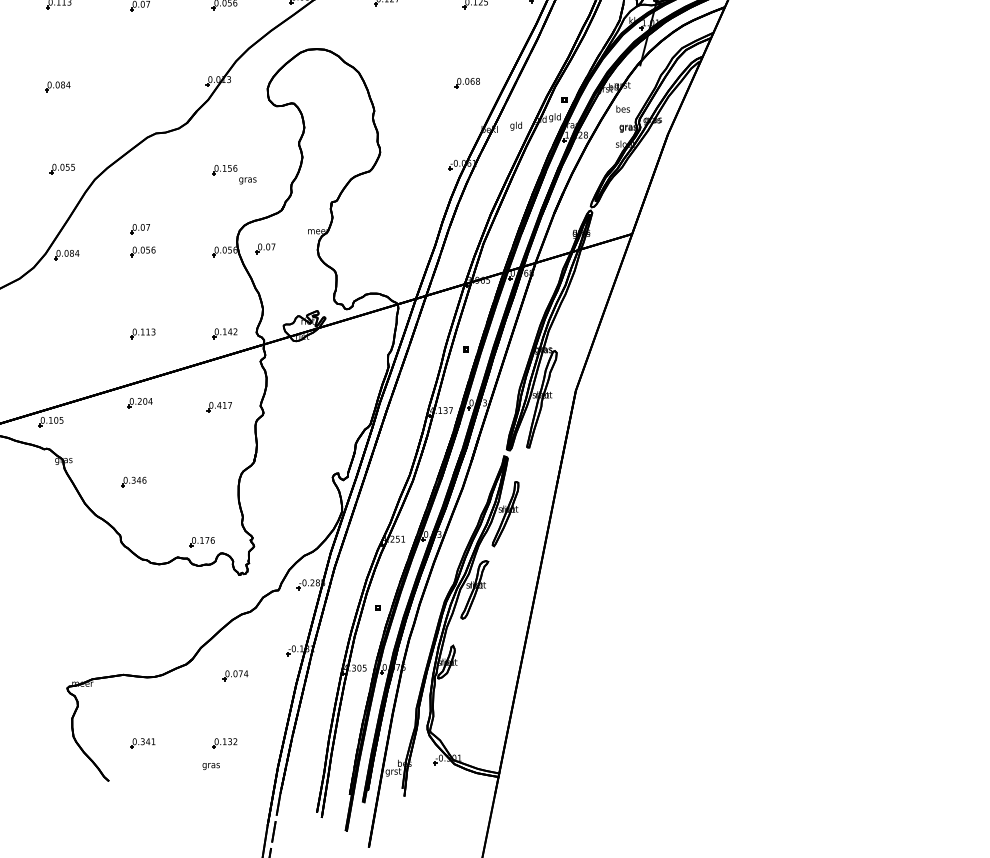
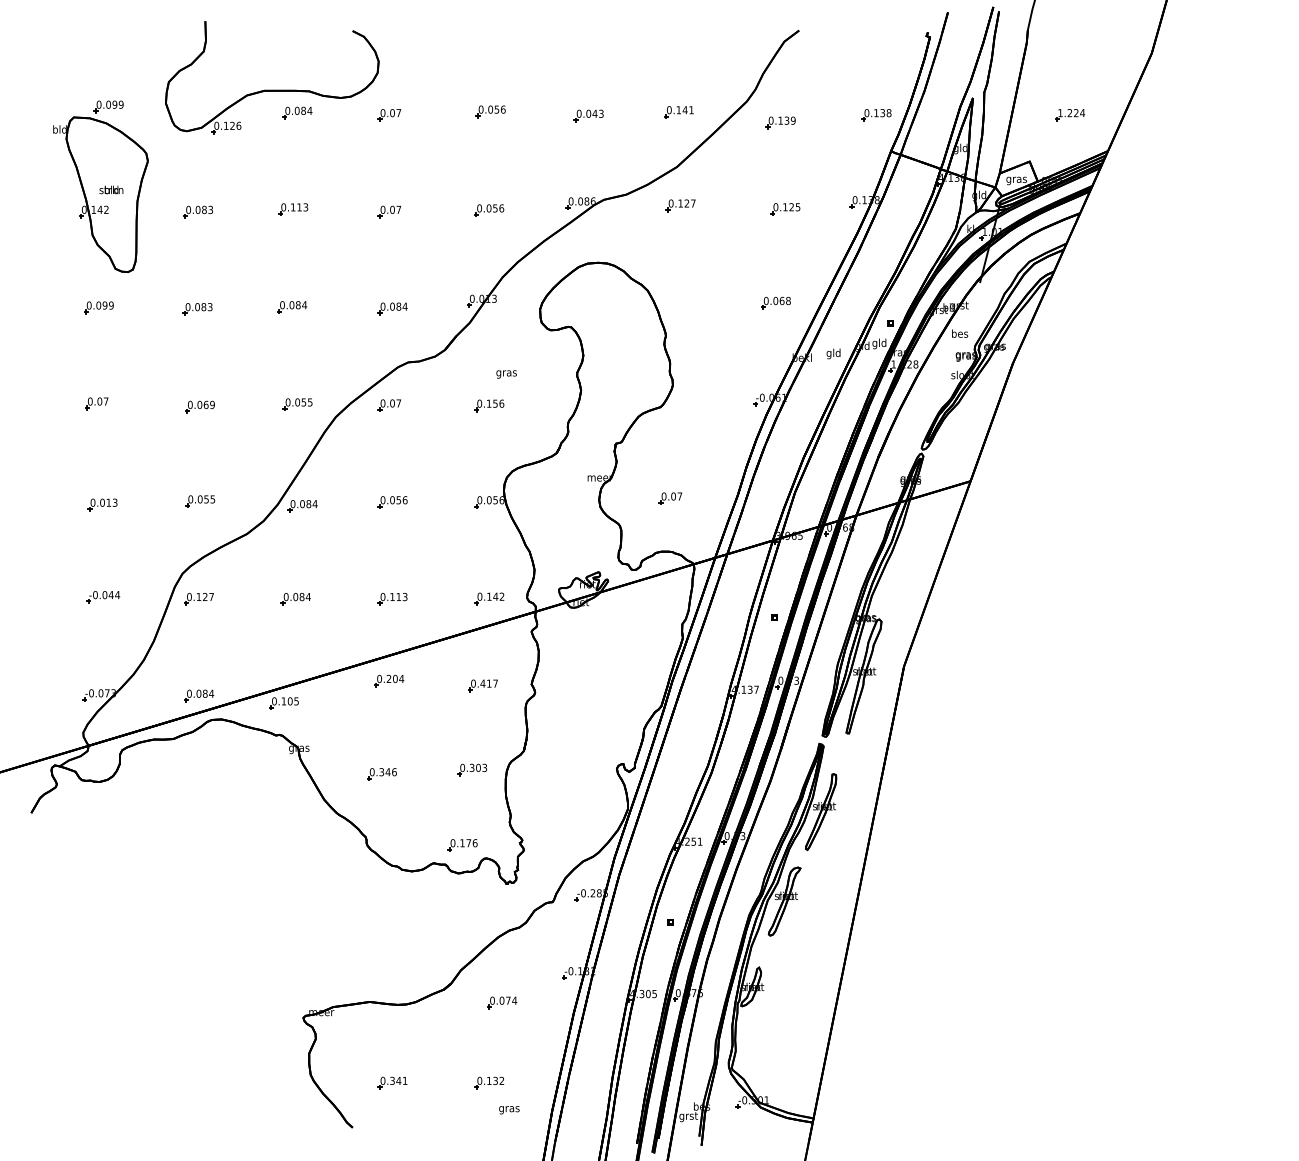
part: (142, 87) -> (392, 308), added
text: (247, 180) -> (506, 374), moved
part: (139, 229) -> (388, 405), moved
part: (265, 248) -> (670, 498), moved
part: (60, 334) -> (295, 599), added
part: (210, 478) -> (472, 769), added
text: (211, 766) -> (509, 1110), moved

